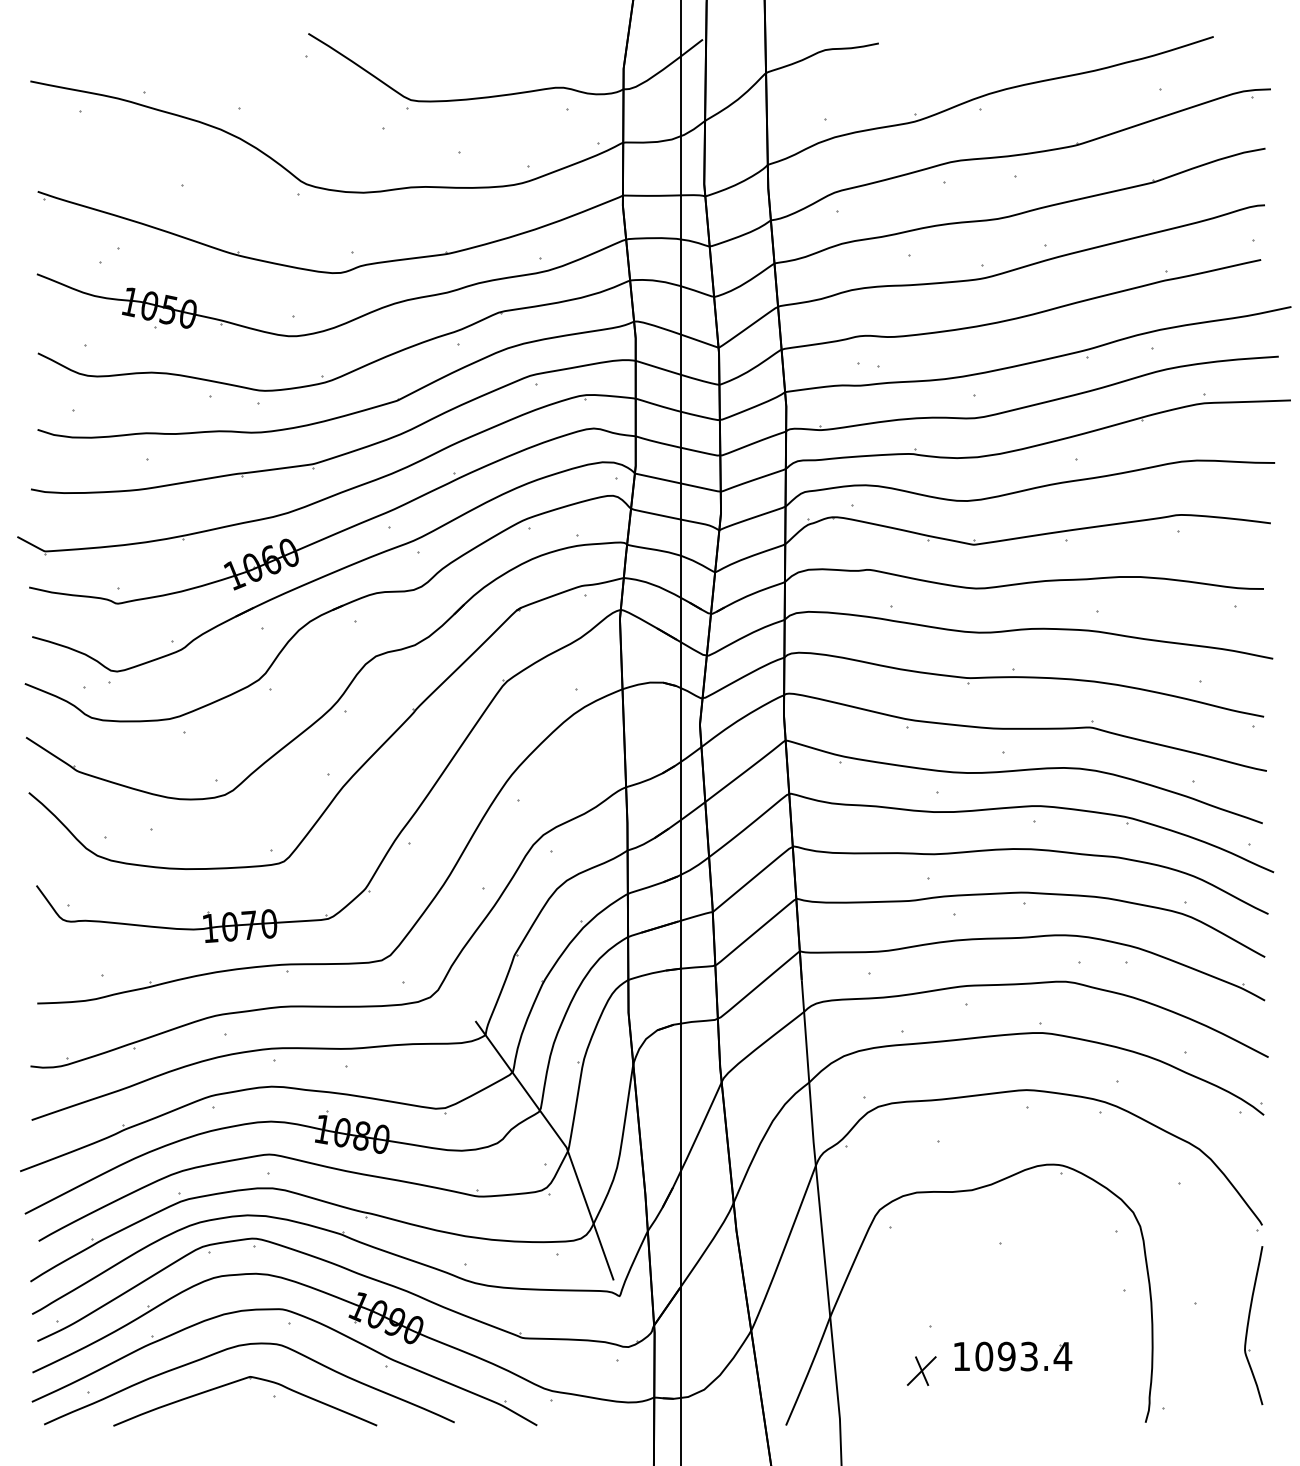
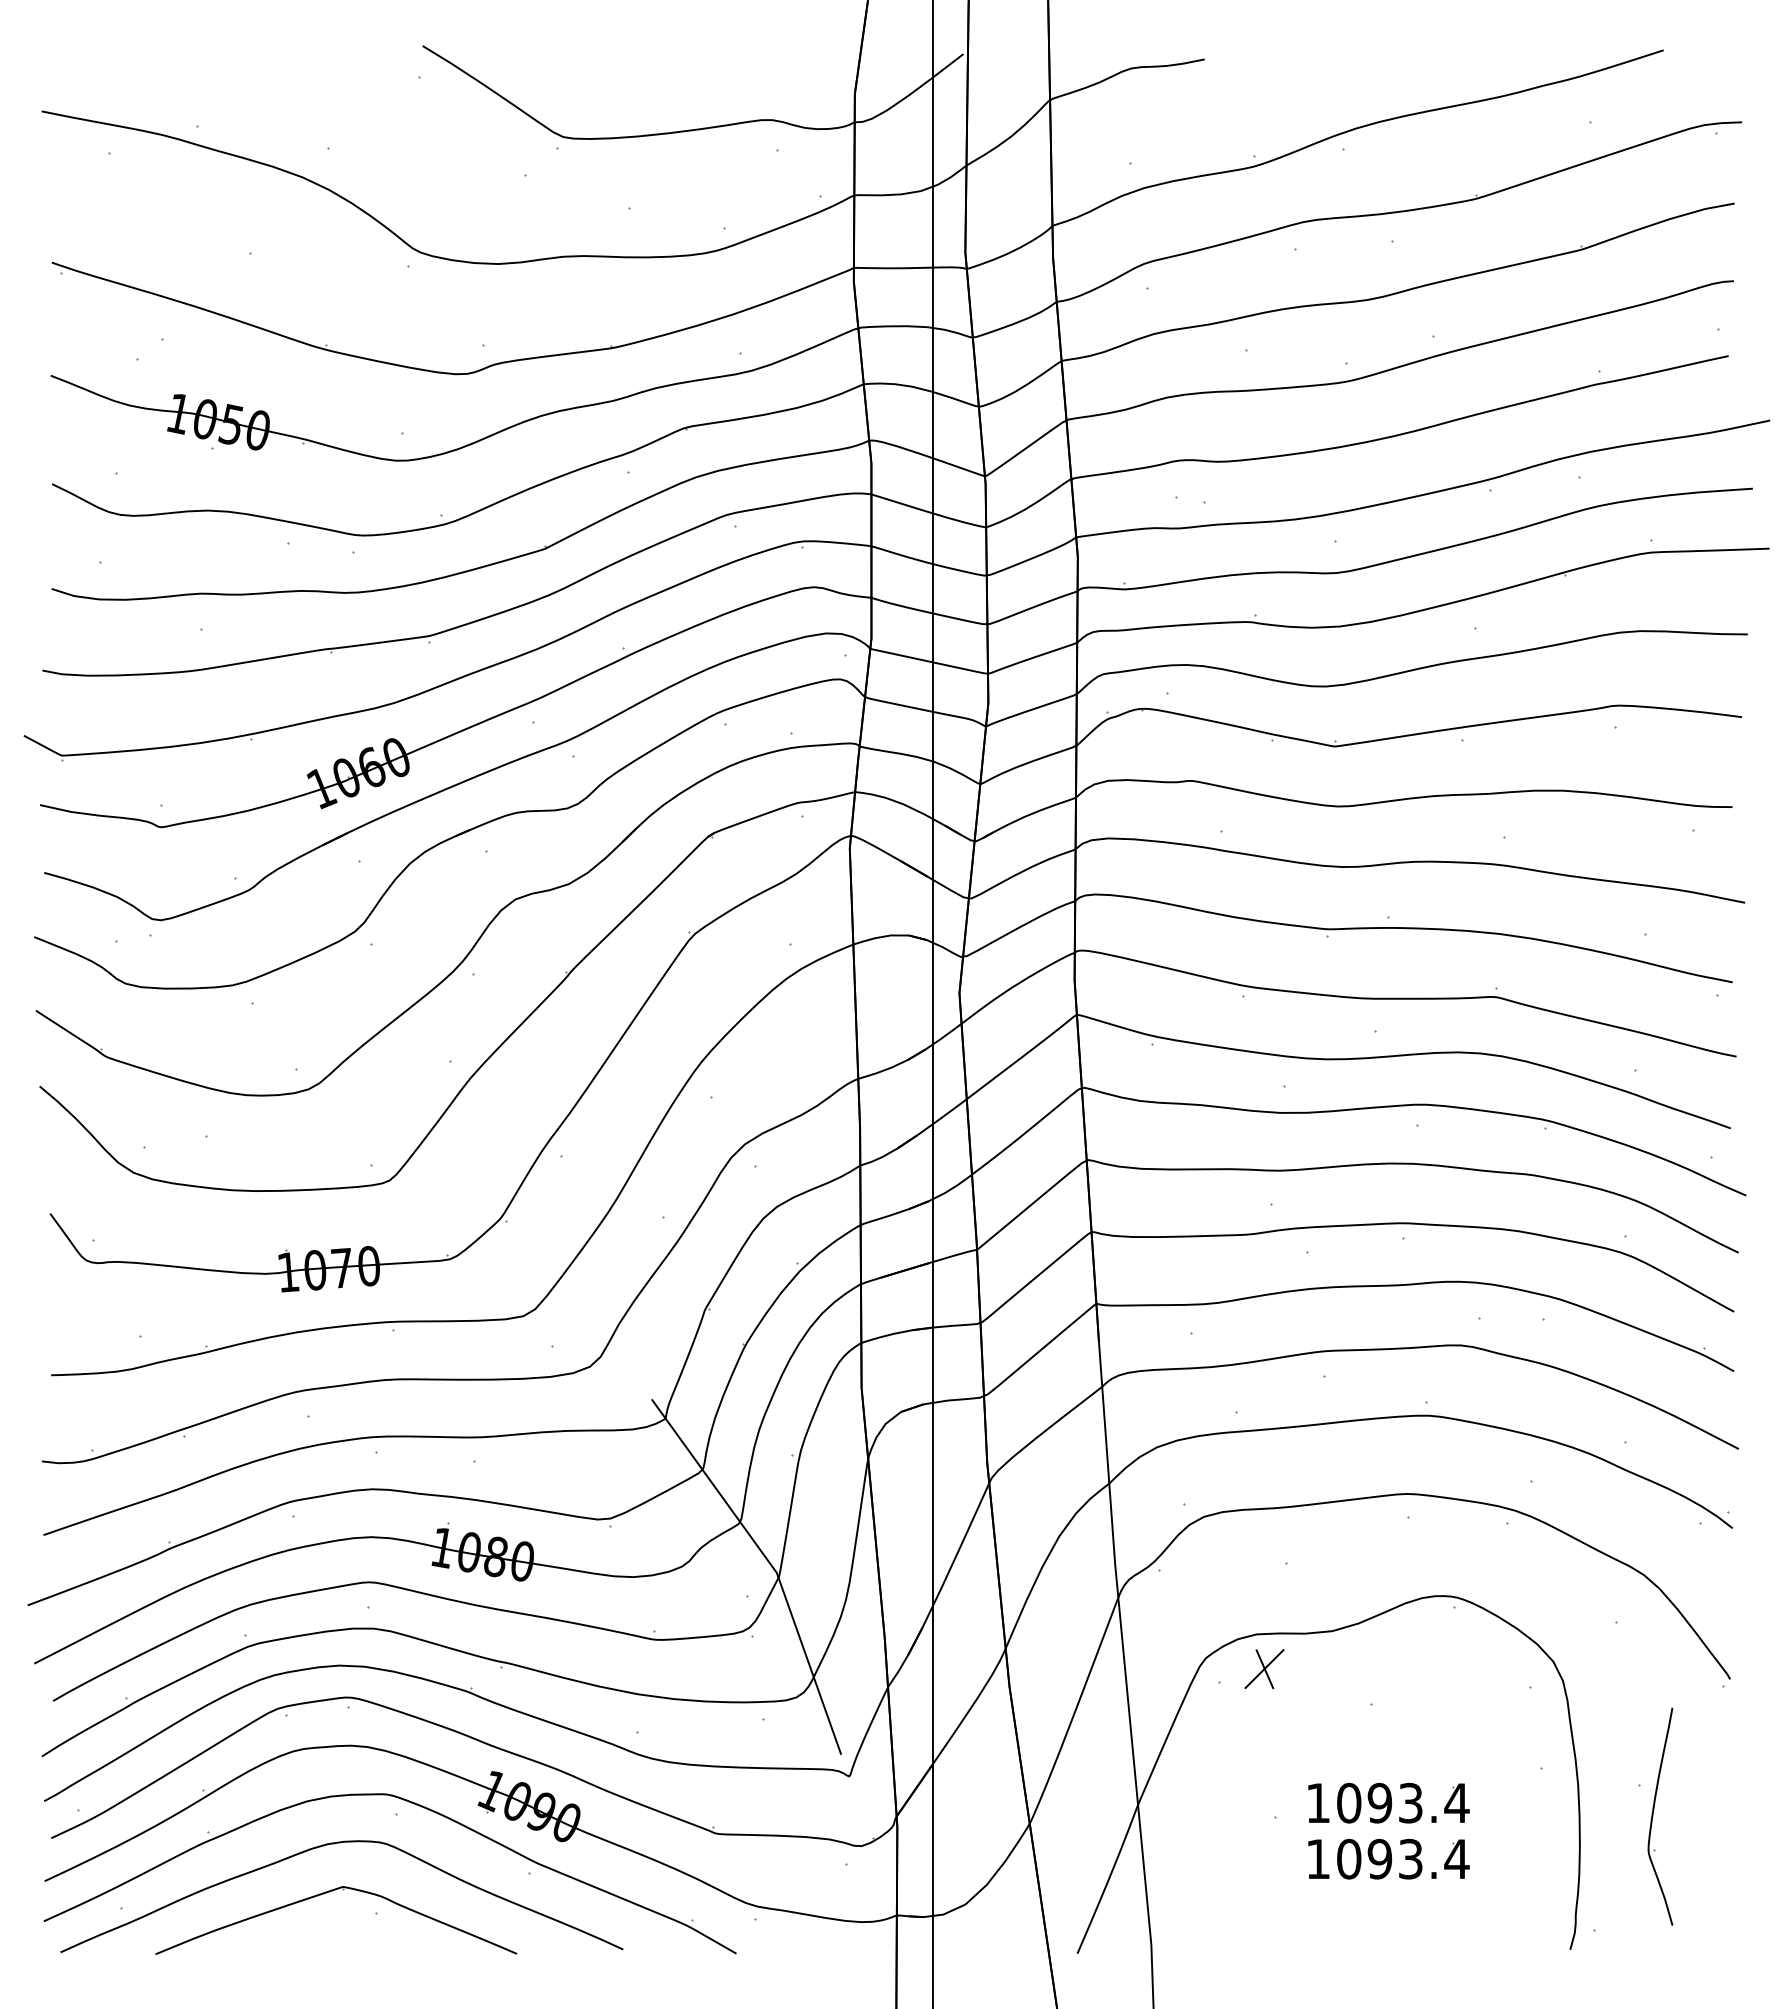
part: (1012, 1315) -> (1388, 1802), added
part: (1248, 1325) -> (1653, 1816), moved
part: (921, 1371) -> (1264, 1669), moved

